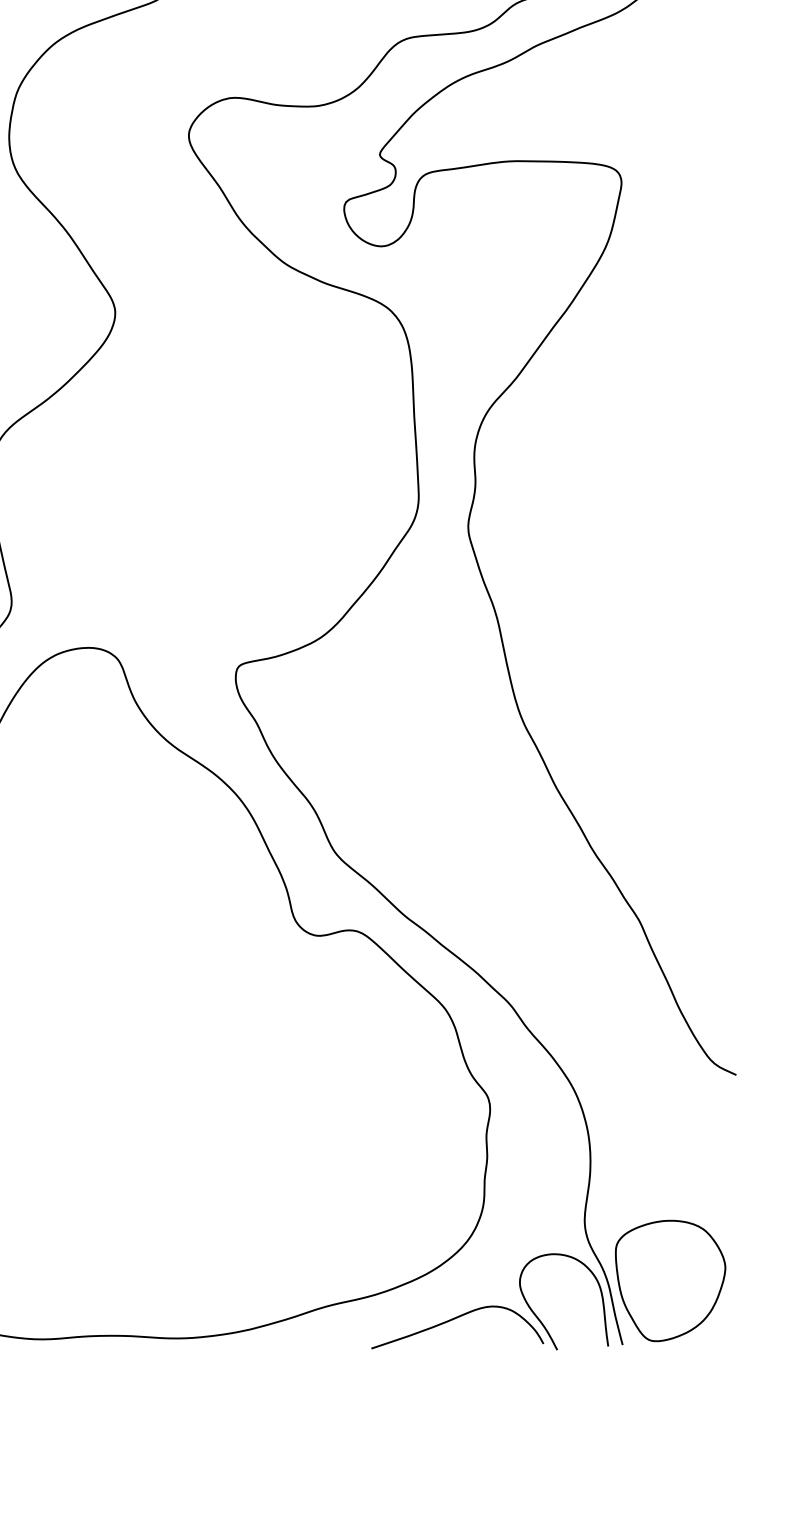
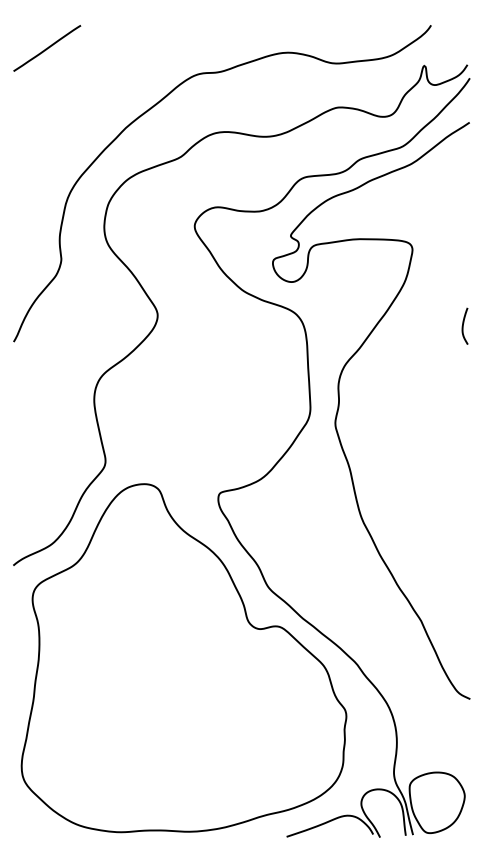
curve: (722, 332) -> (463, 325), added

